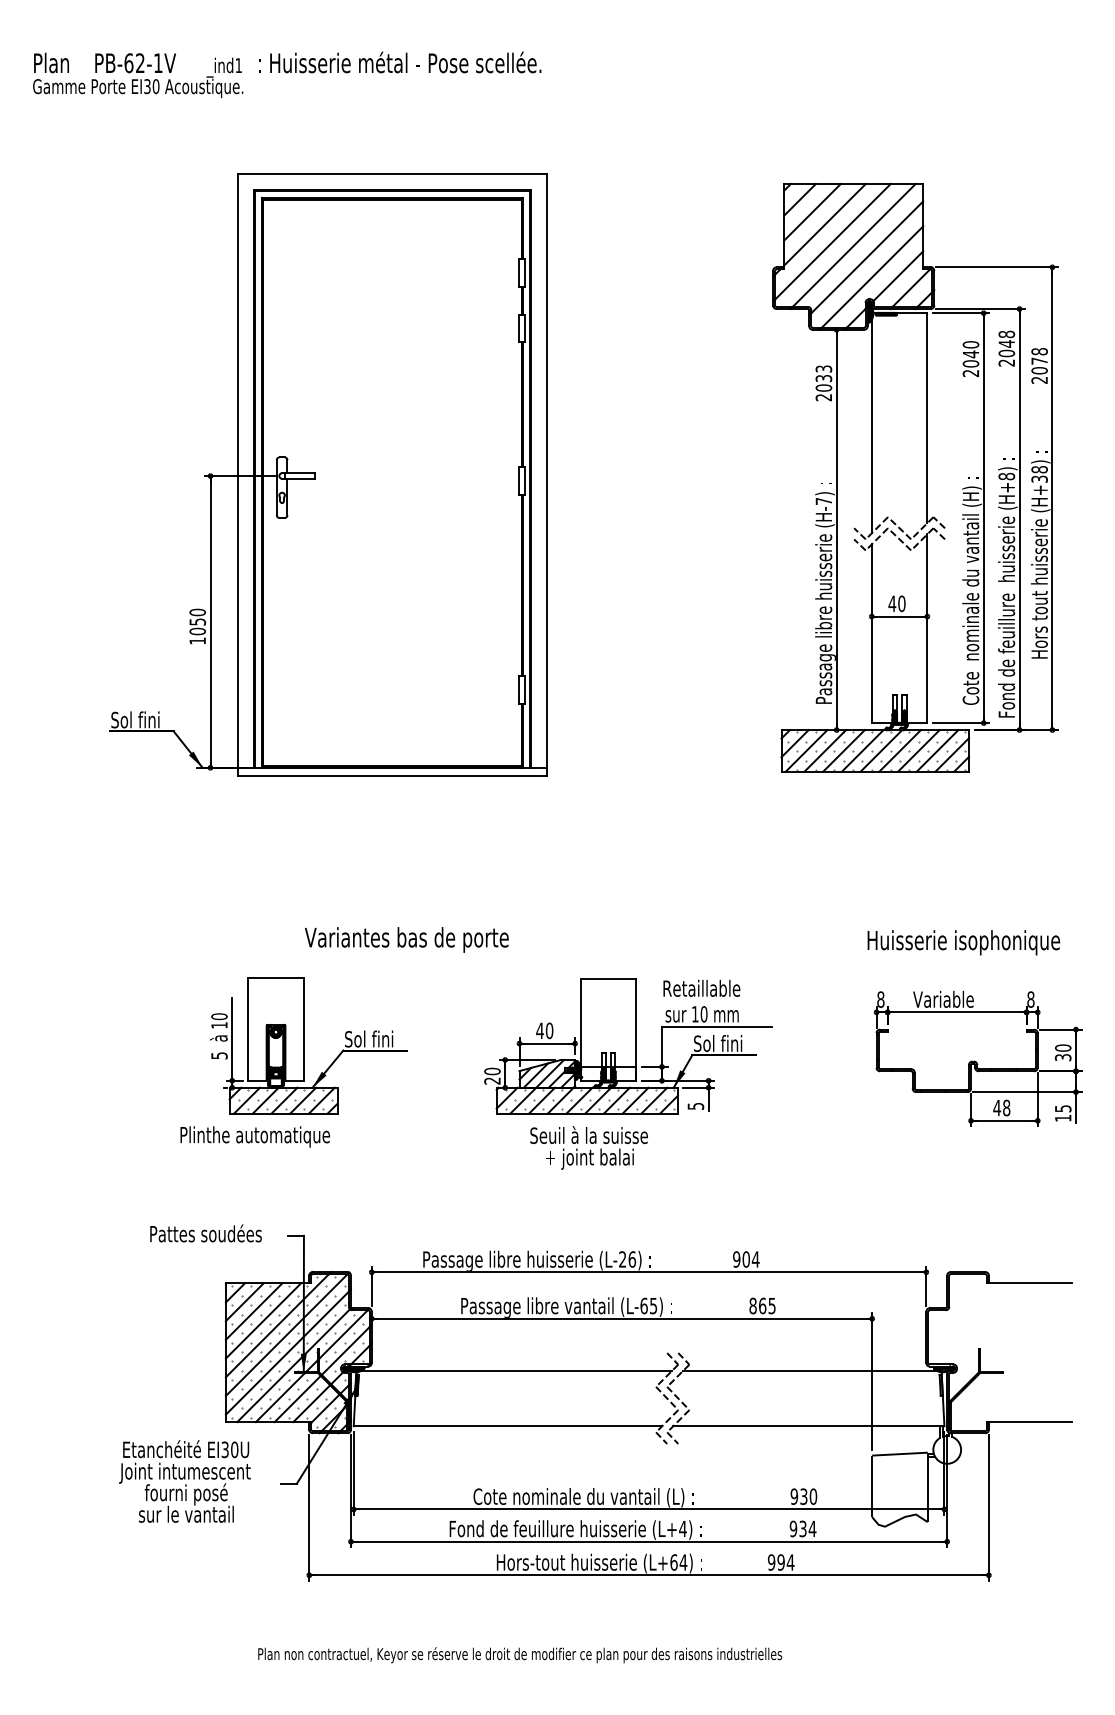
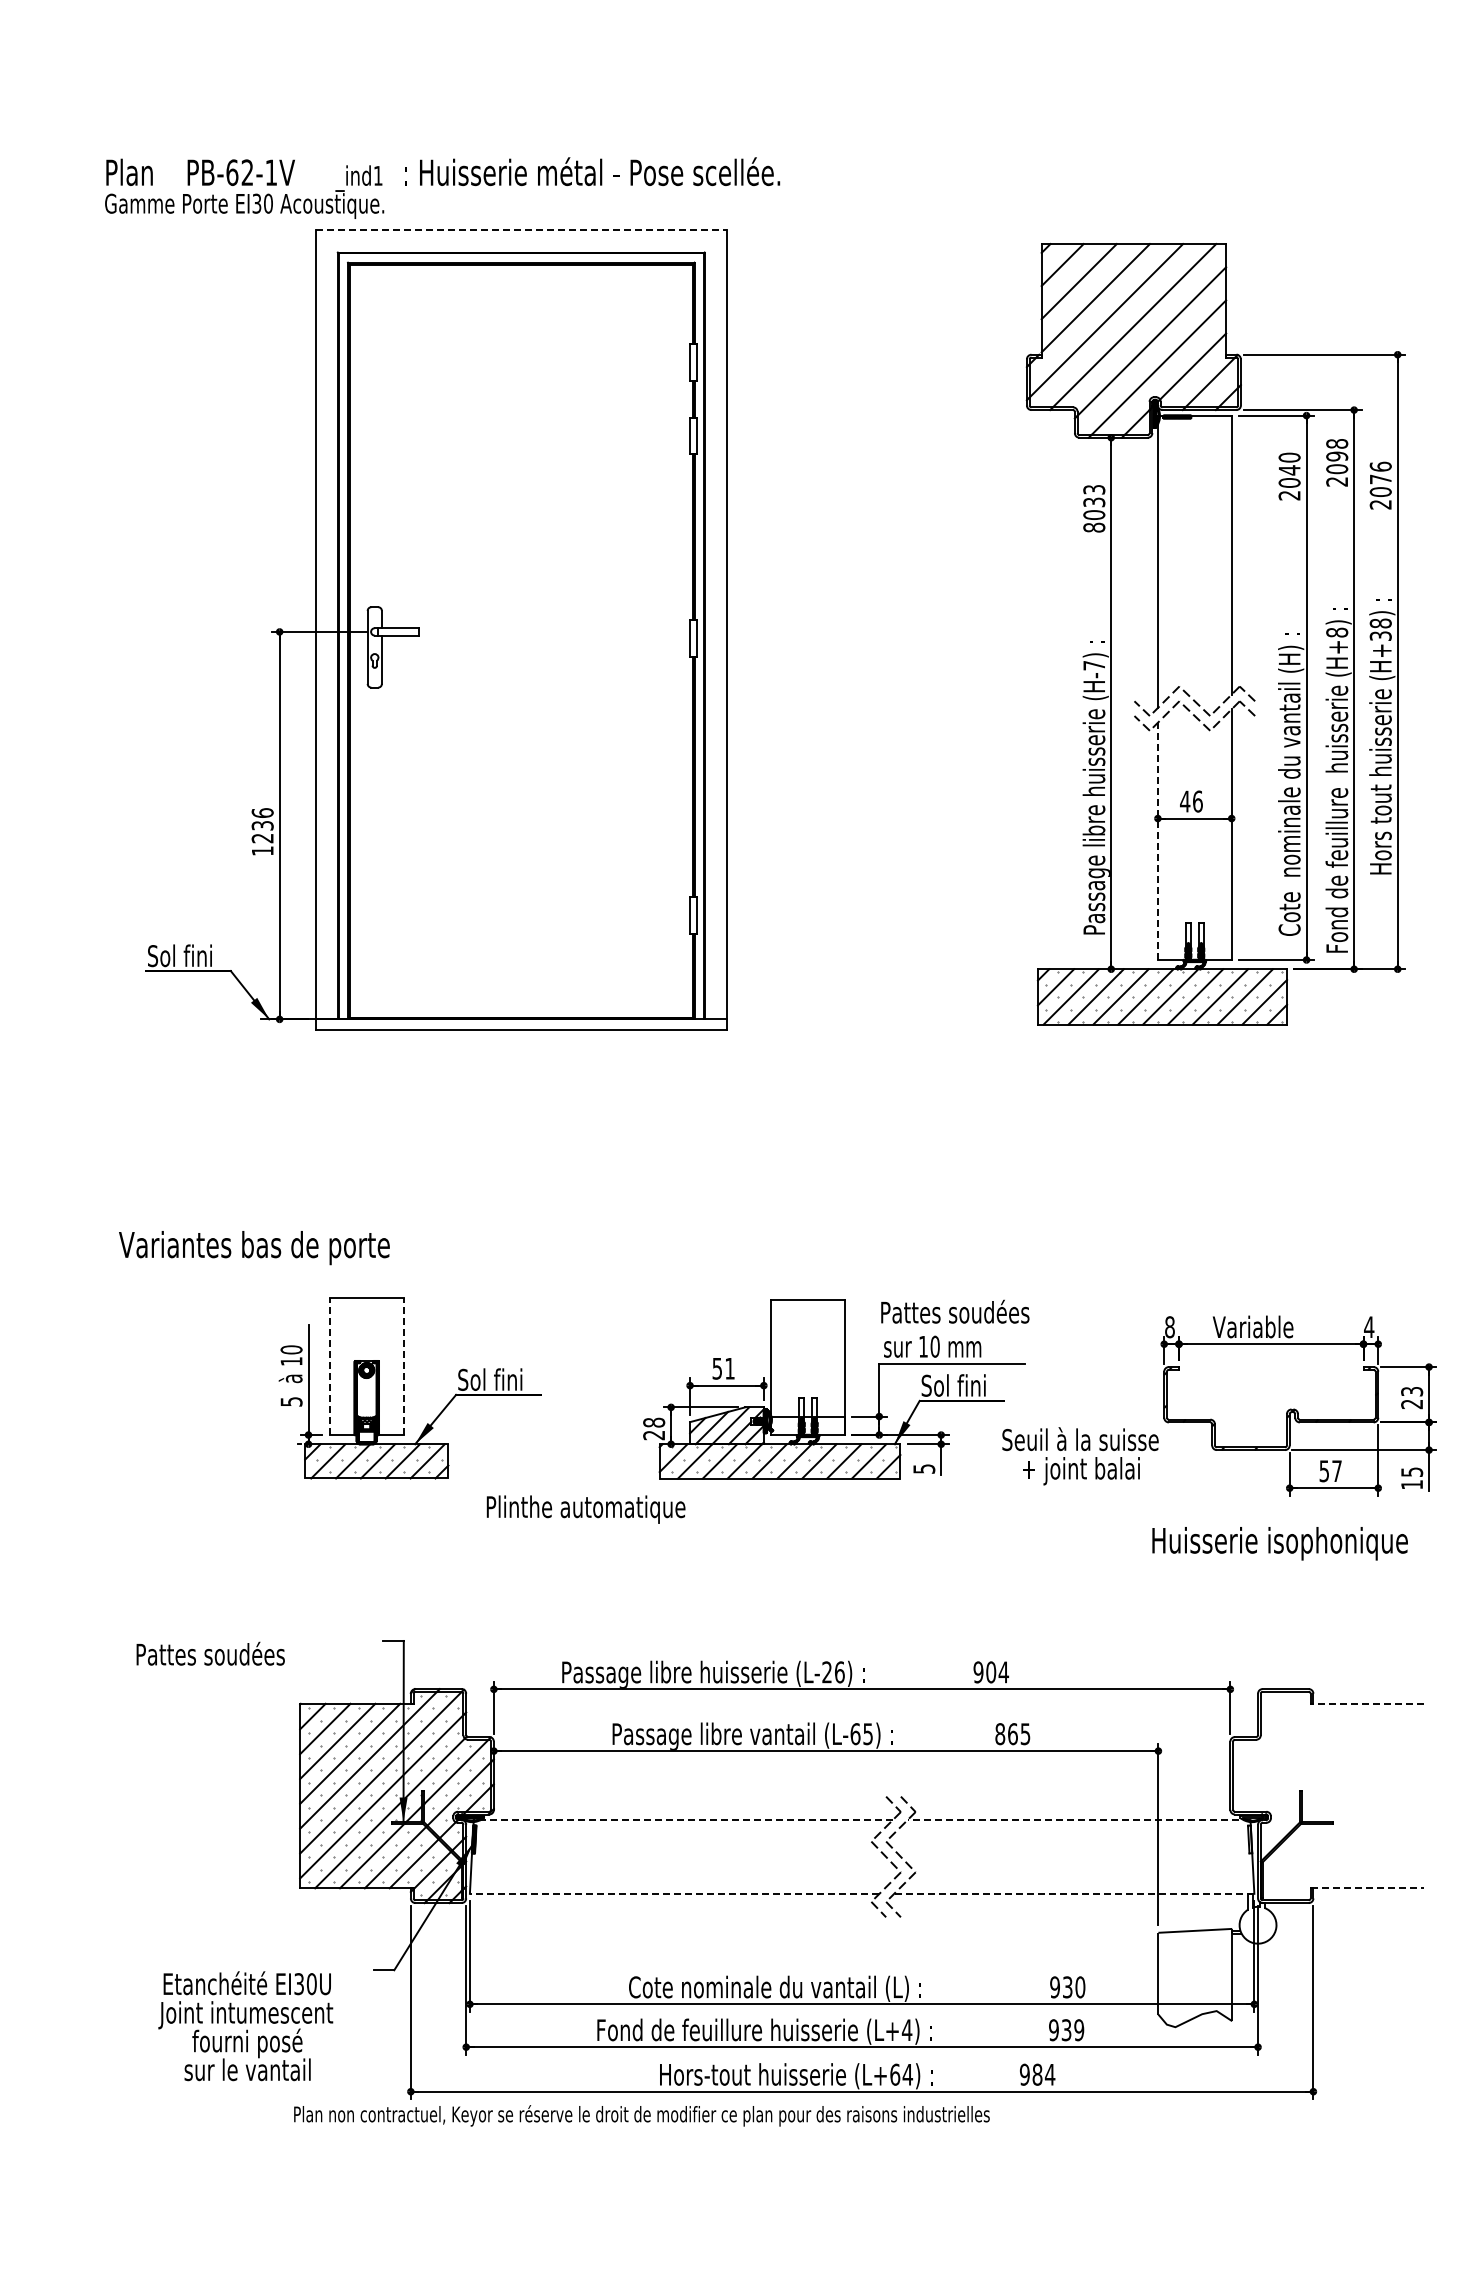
text: (287, 74) -> (442, 187), moved
line: (392, 173) -> (521, 230), solid -> dashed
text: (1007, 343) -> (1337, 456), 2048 -> 2098
text: (1039, 351) -> (1380, 466), 2078 -> 2076
text: (824, 397) -> (1094, 527), 2033 -> 8033
text: (901, 603) -> (1197, 801), 40 -> 46
text: (197, 621) -> (262, 825), 1050 -> 1236
line: (871, 633) -> (1157, 841), solid -> dashed
text: (406, 940) -> (254, 1248), moved
text: (963, 942) -> (1279, 1543), moved
text: (720, 987) -> (956, 1311), Retaillable -> Pattes soudées
text: (1031, 999) -> (1369, 1327), 8 -> 4
line: (248, 1029) -> (329, 1366), solid -> dashed
line: (303, 1029) -> (403, 1366), solid -> dashed
text: (544, 1030) -> (723, 1368), 40 -> 51
text: (1063, 1052) -> (1412, 1397), 30 -> 23
text: (491, 1071) -> (653, 1422), 20 -> 28
text: (1001, 1108) -> (1330, 1471), 48 -> 57
text: (254, 1136) -> (585, 1509), moved
text: (589, 1148) -> (1080, 1456), moved
text: (205, 1233) -> (210, 1653), moved
line: (1029, 1282) -> (1367, 1703), solid -> dashed
line: (514, 1371) -> (683, 1820), solid -> dashed
line: (812, 1371) -> (1078, 1820), solid -> dashed
line: (1029, 1422) -> (1367, 1888), solid -> dashed
line: (507, 1426) -> (674, 1893), solid -> dashed
line: (808, 1426) -> (1073, 1893), solid -> dashed
text: (184, 1481) -> (245, 2026), moved
text: (812, 1529) -> (1079, 2030), 934 -> 939
text: (781, 1562) -> (1037, 2074), 994 -> 984
text: (519, 1654) -> (641, 2115), moved

